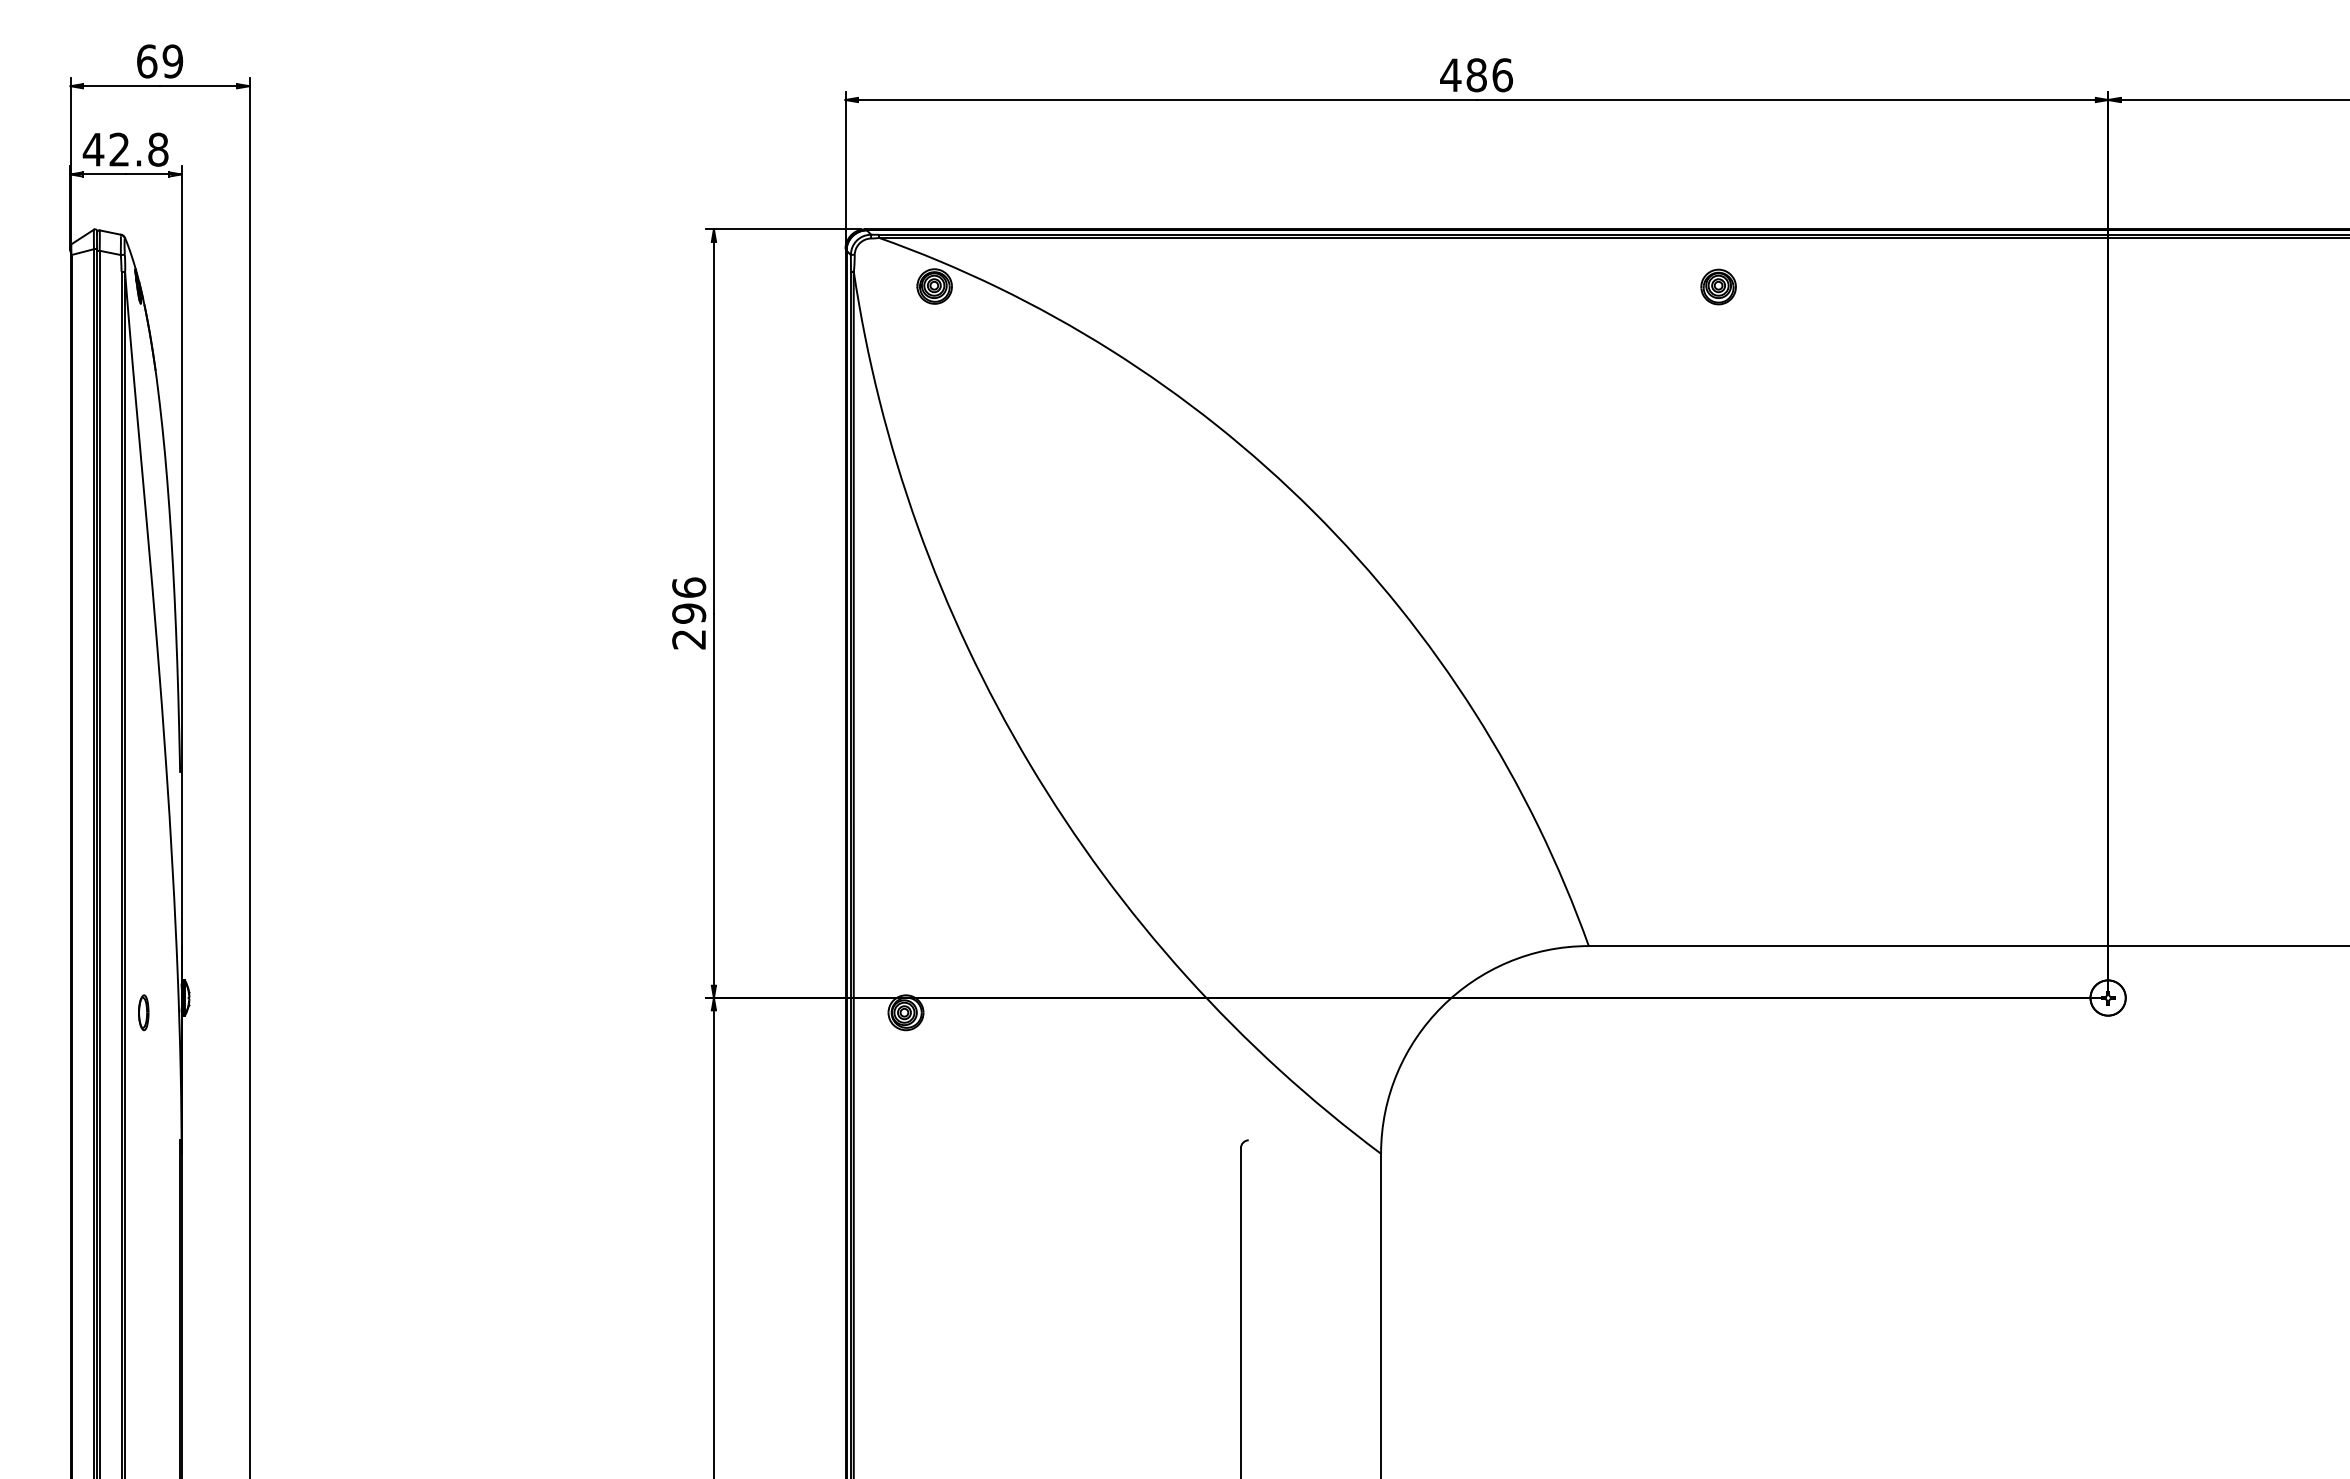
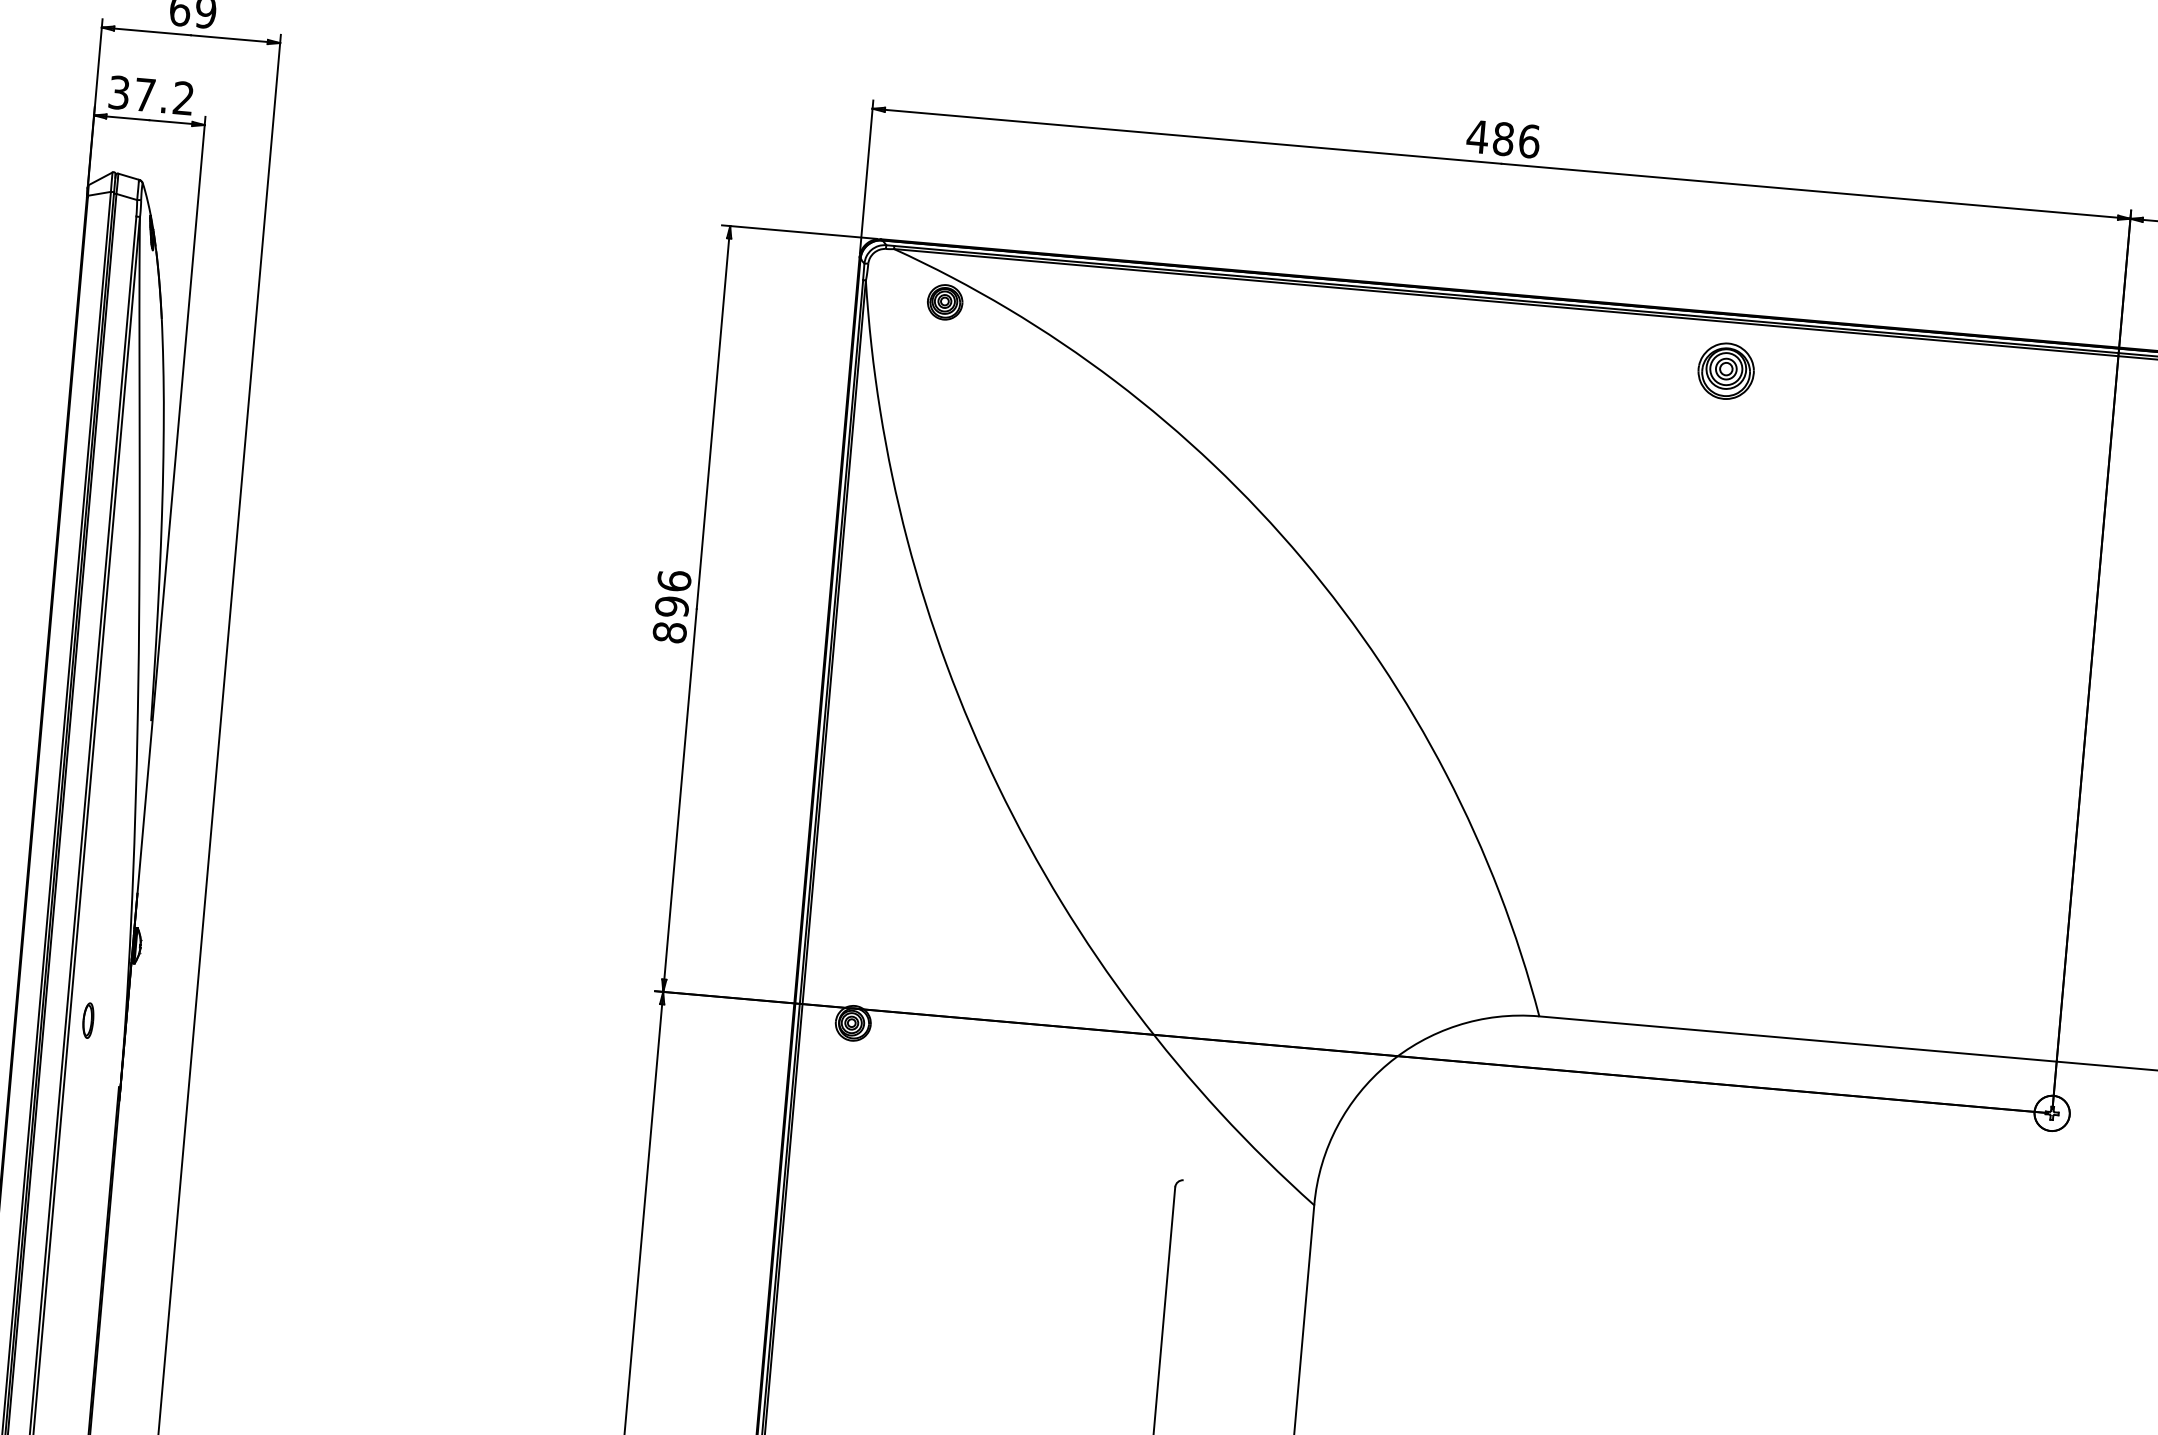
text: (125, 149) -> (151, 95), 42.8 -> 37.2
part: (1718, 286) -> (1726, 370), size x1.6
text: (689, 639) -> (670, 632), 296 -> 896
part: (143, 1012) -> (88, 1020), moved

